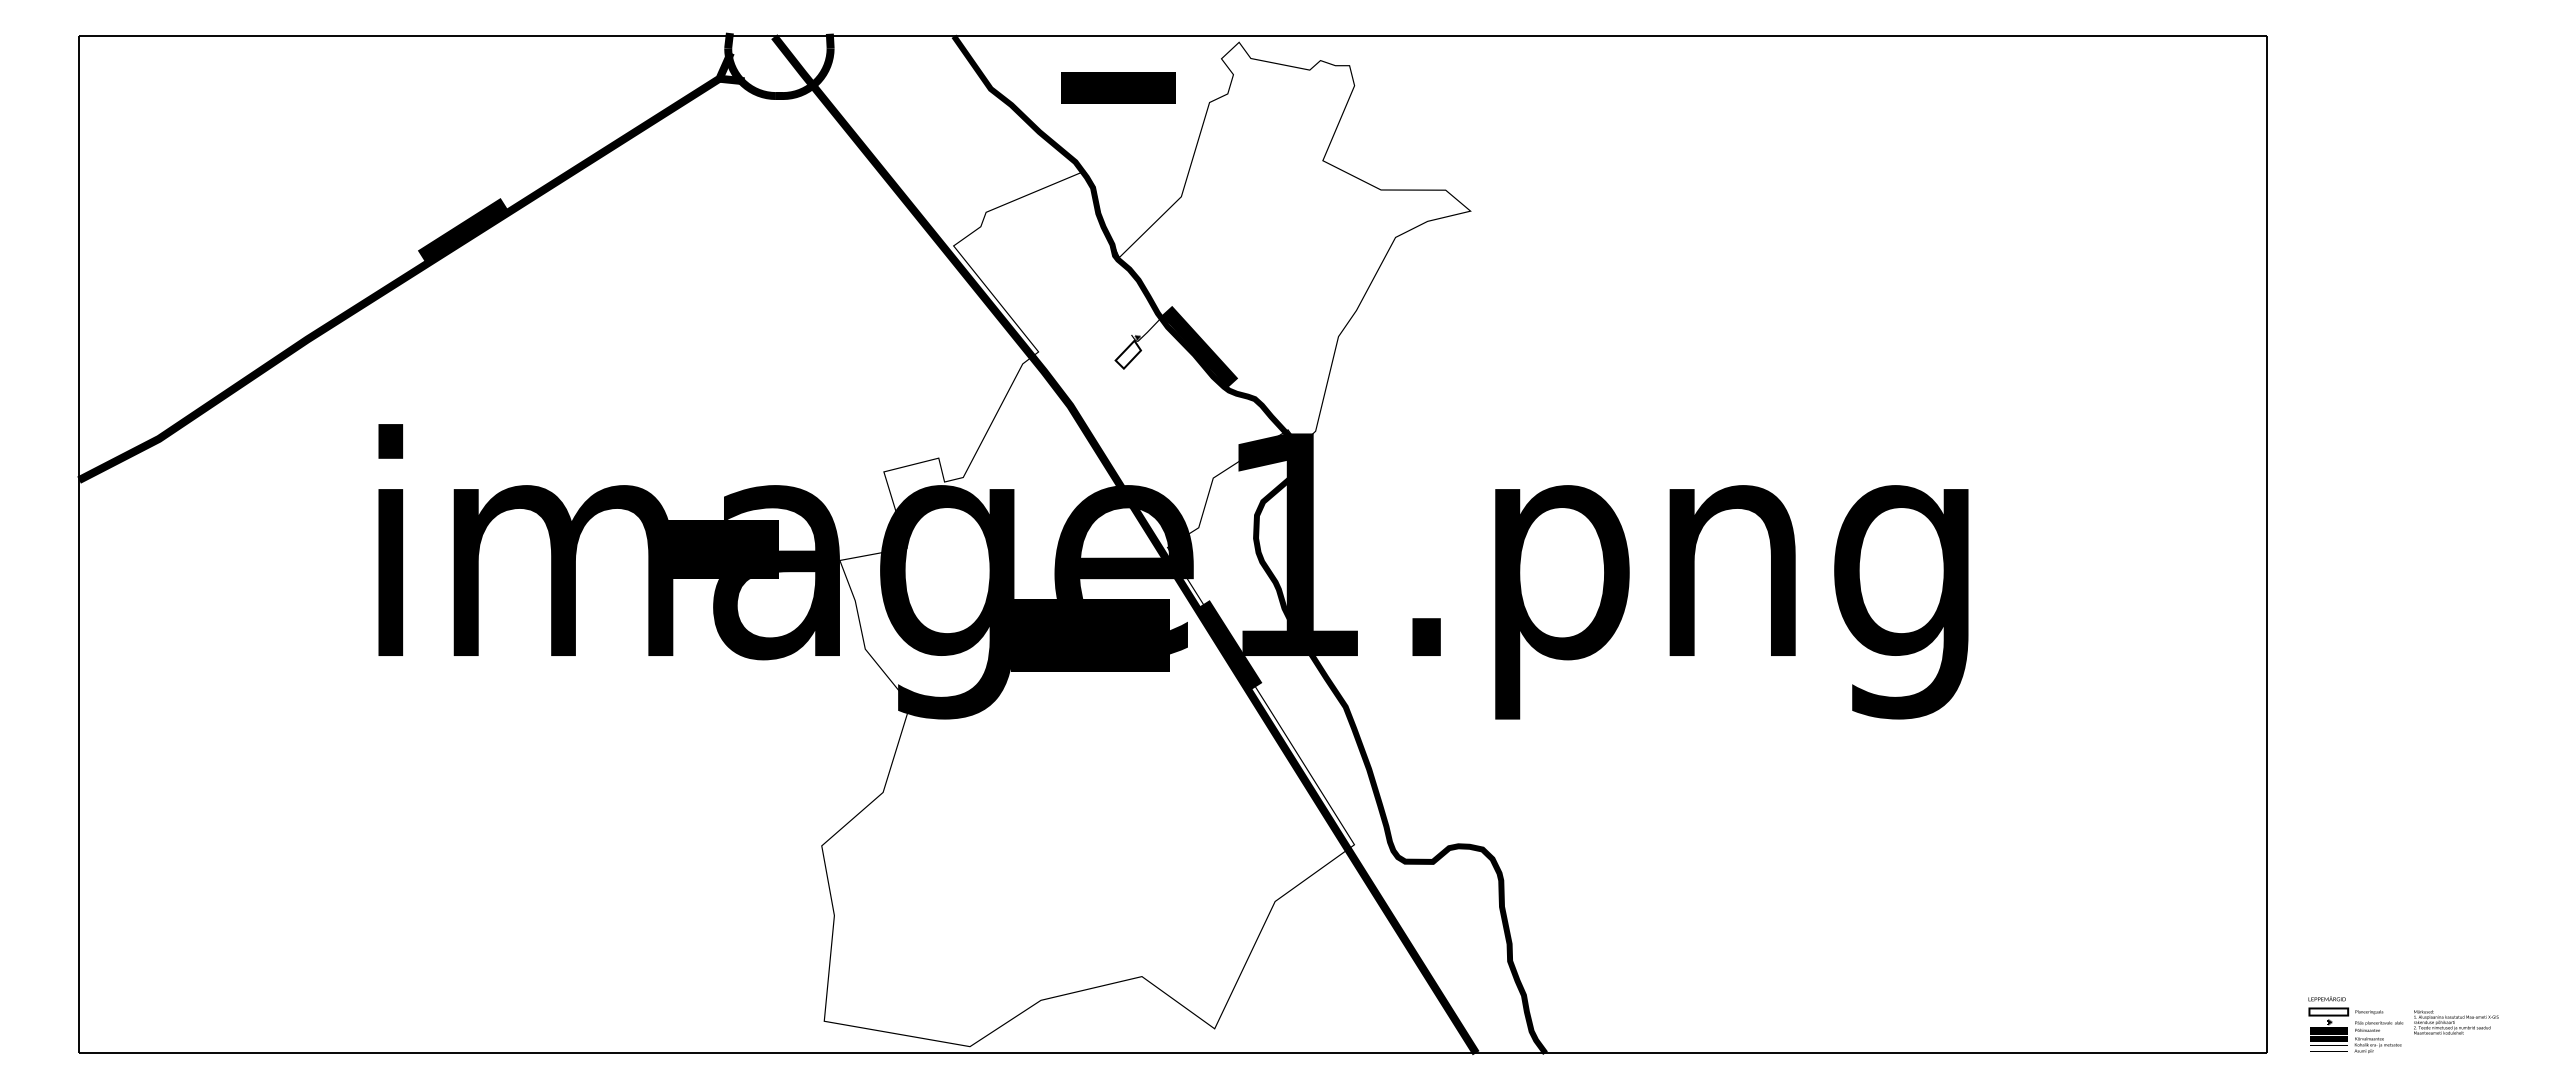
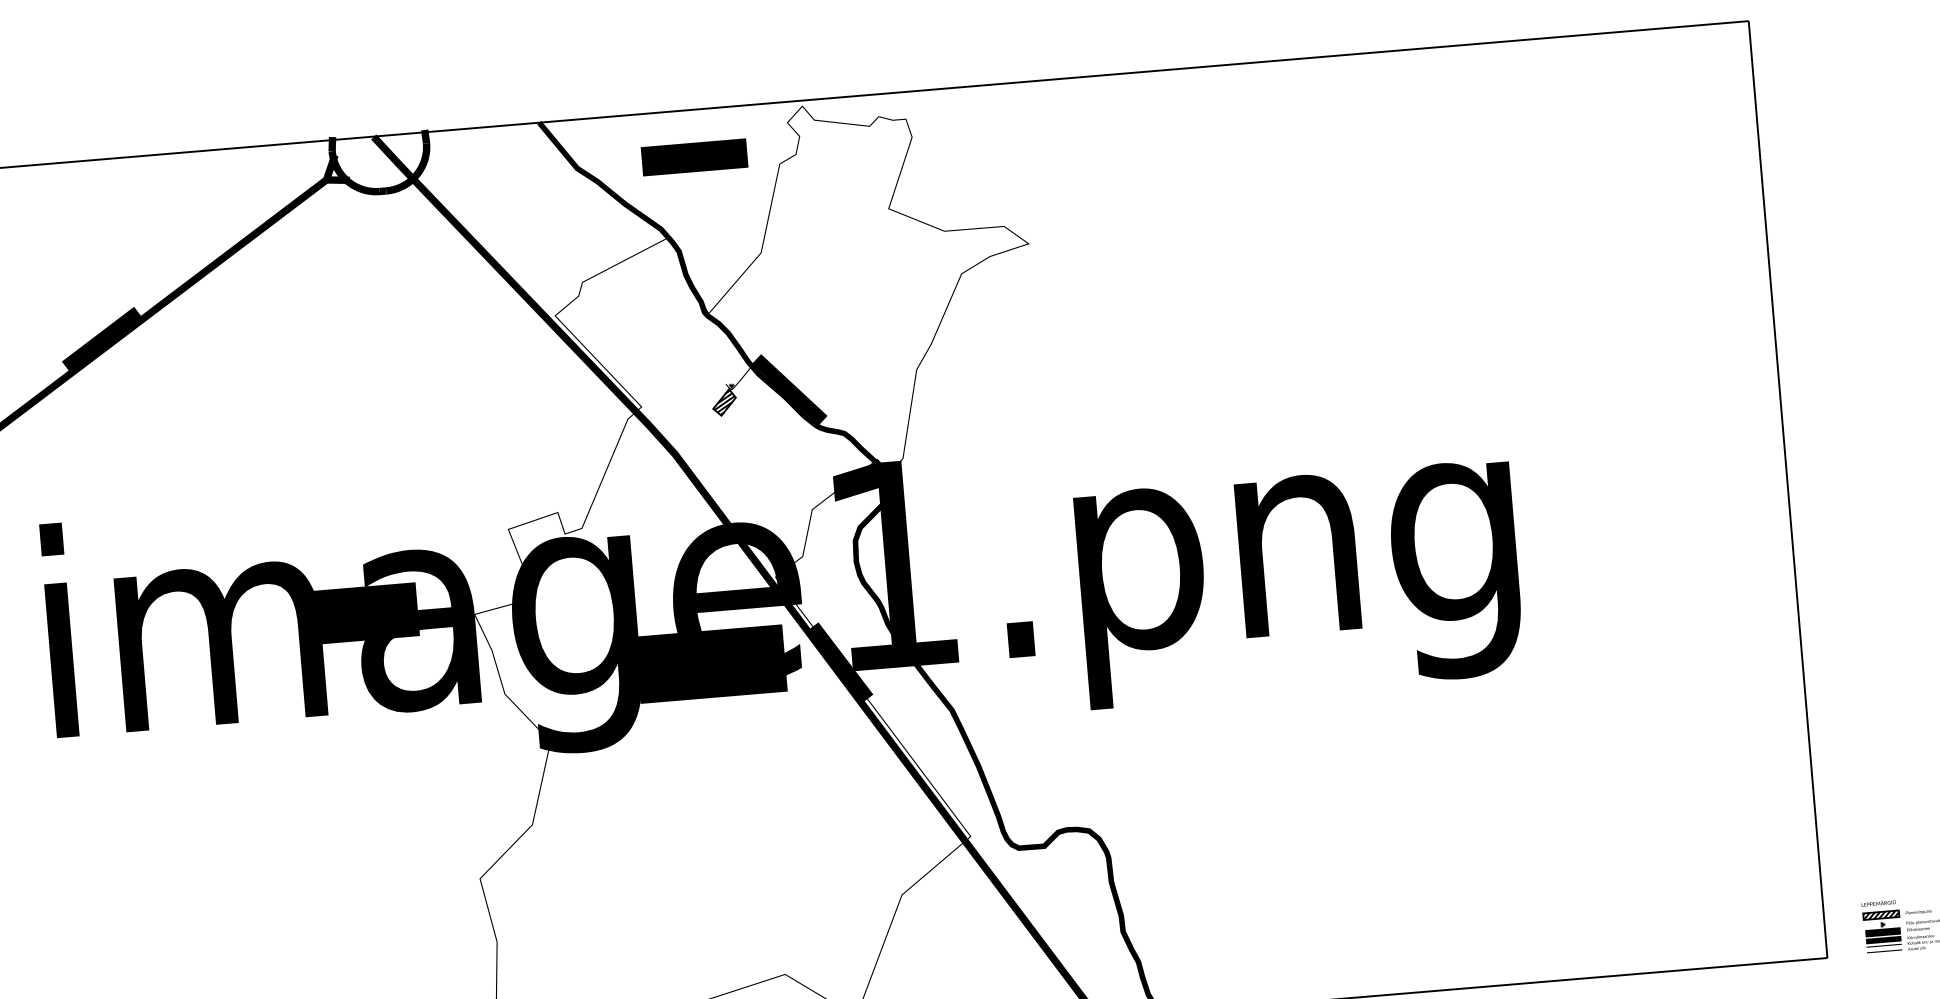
hatch: (1128, 354) -> (724, 402), added
hatch: (2328, 1011) -> (1880, 914), added

